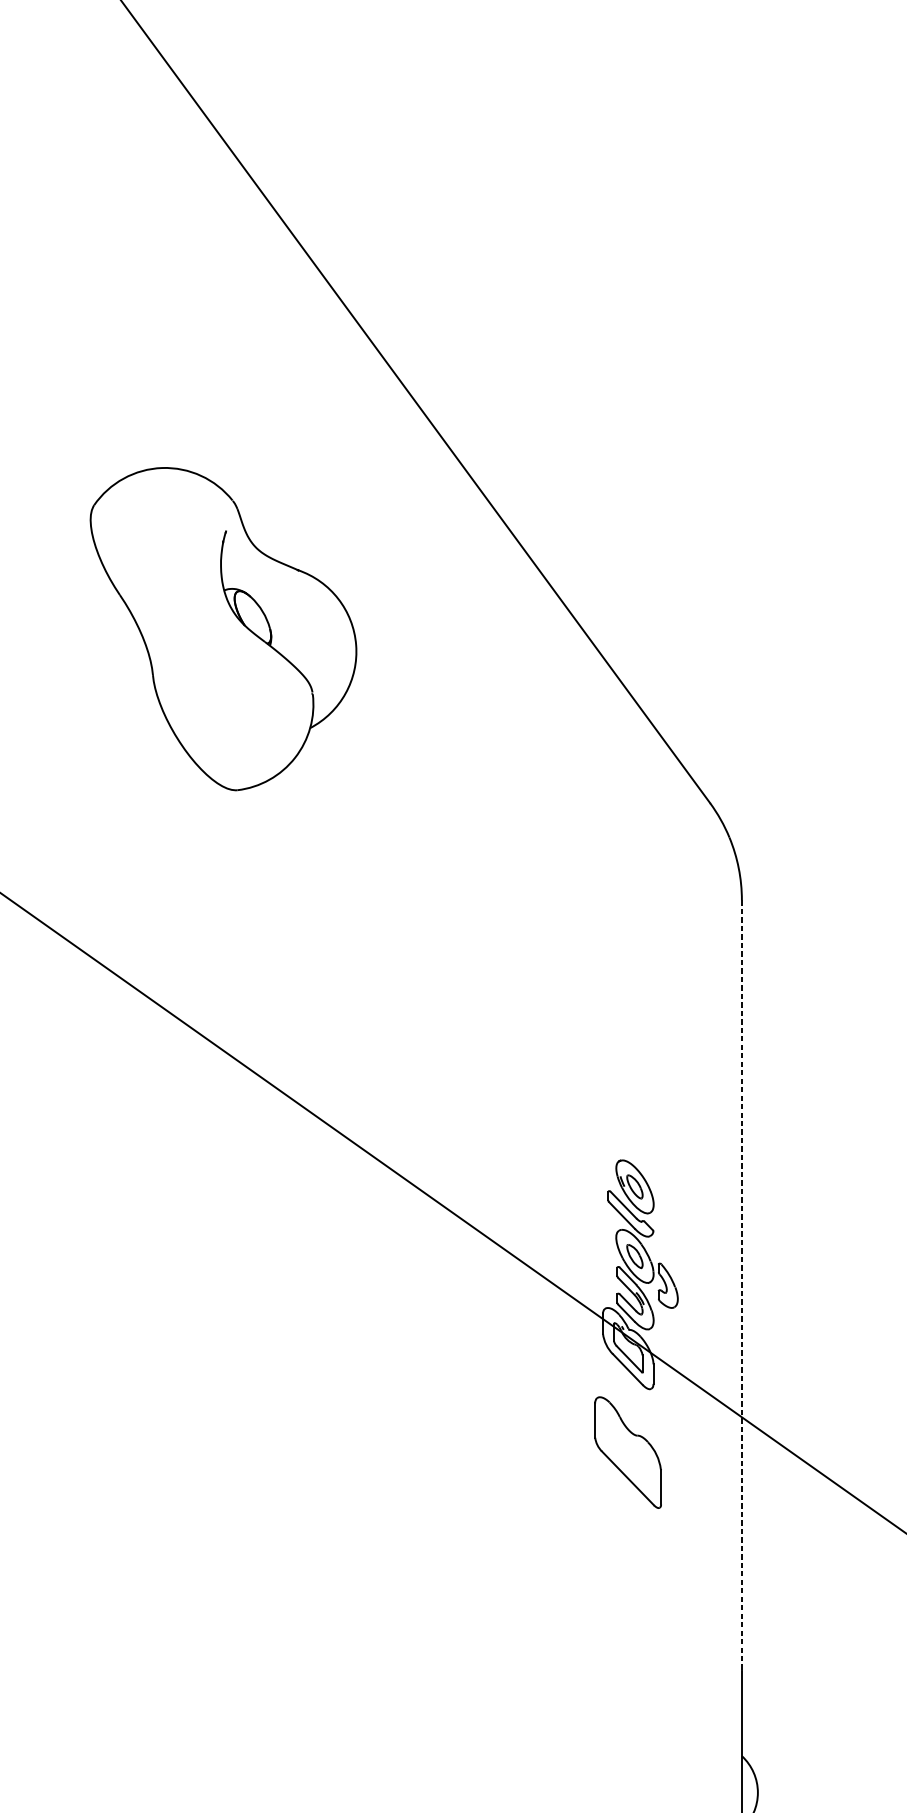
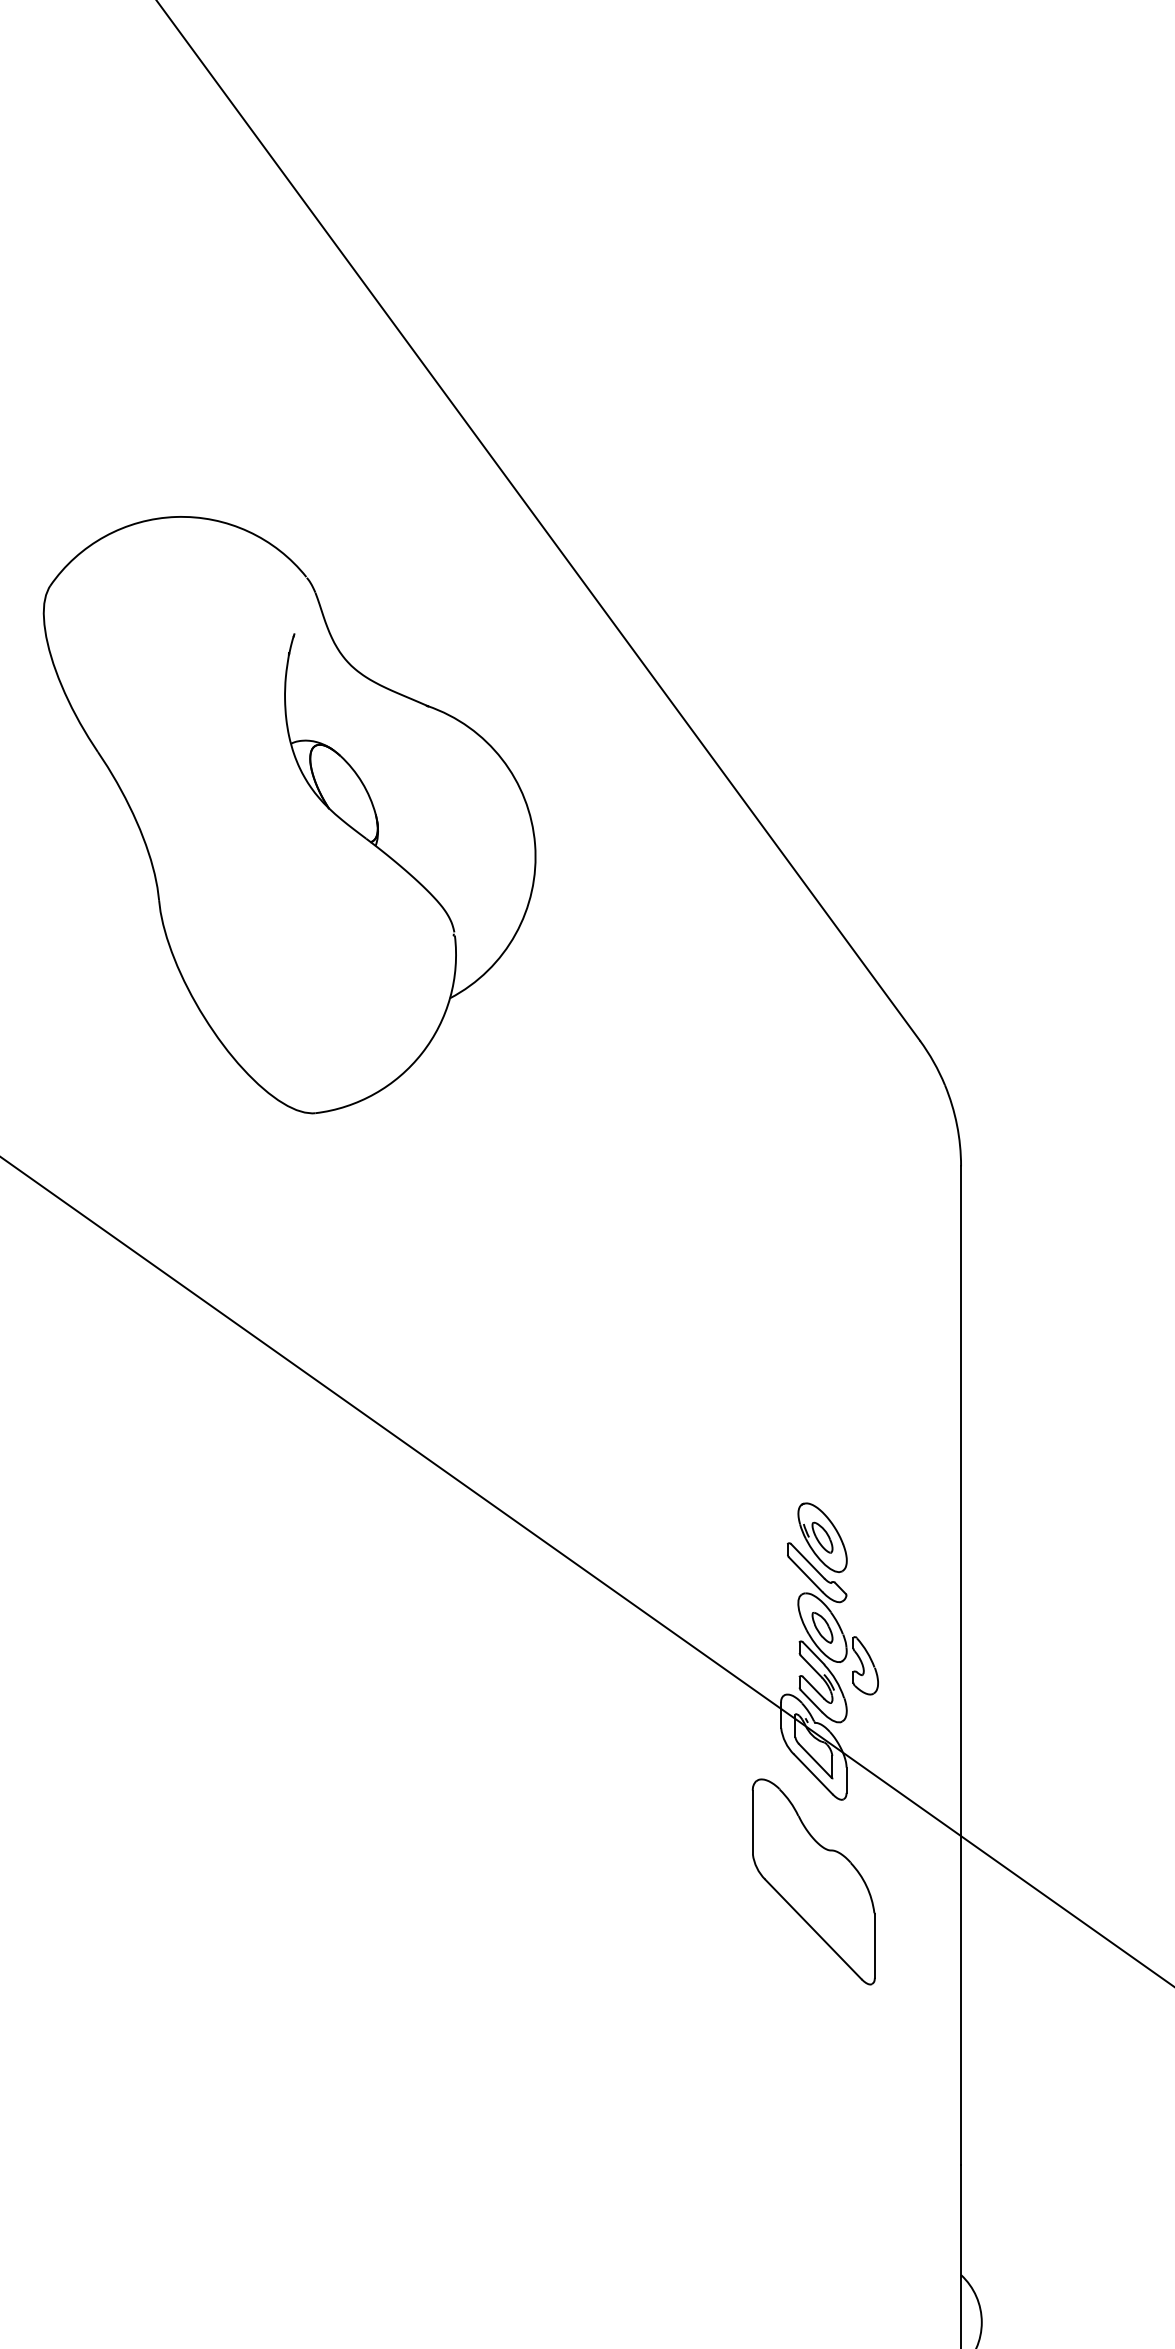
part: (223, 629) -> (289, 815), size x1.43
line: (742, 1286) -> (961, 1666), dashed -> solid
part: (627, 1452) -> (813, 1881), size x1.43

